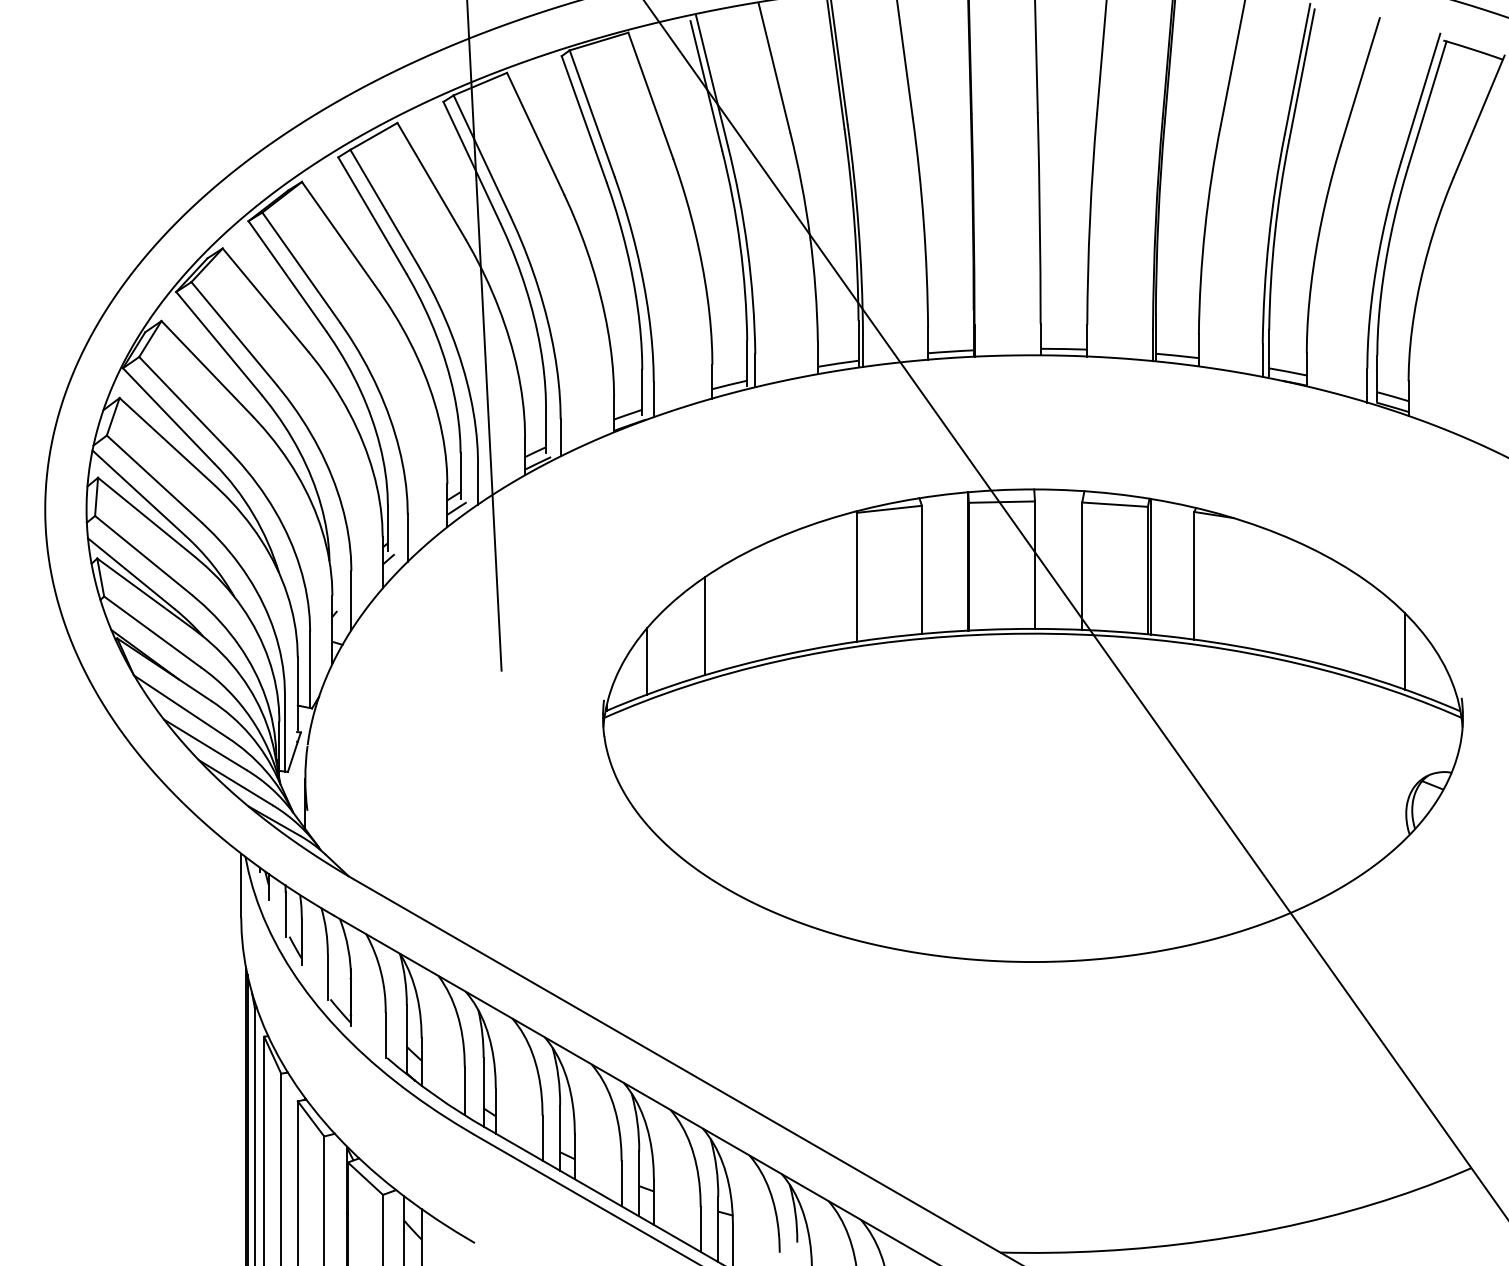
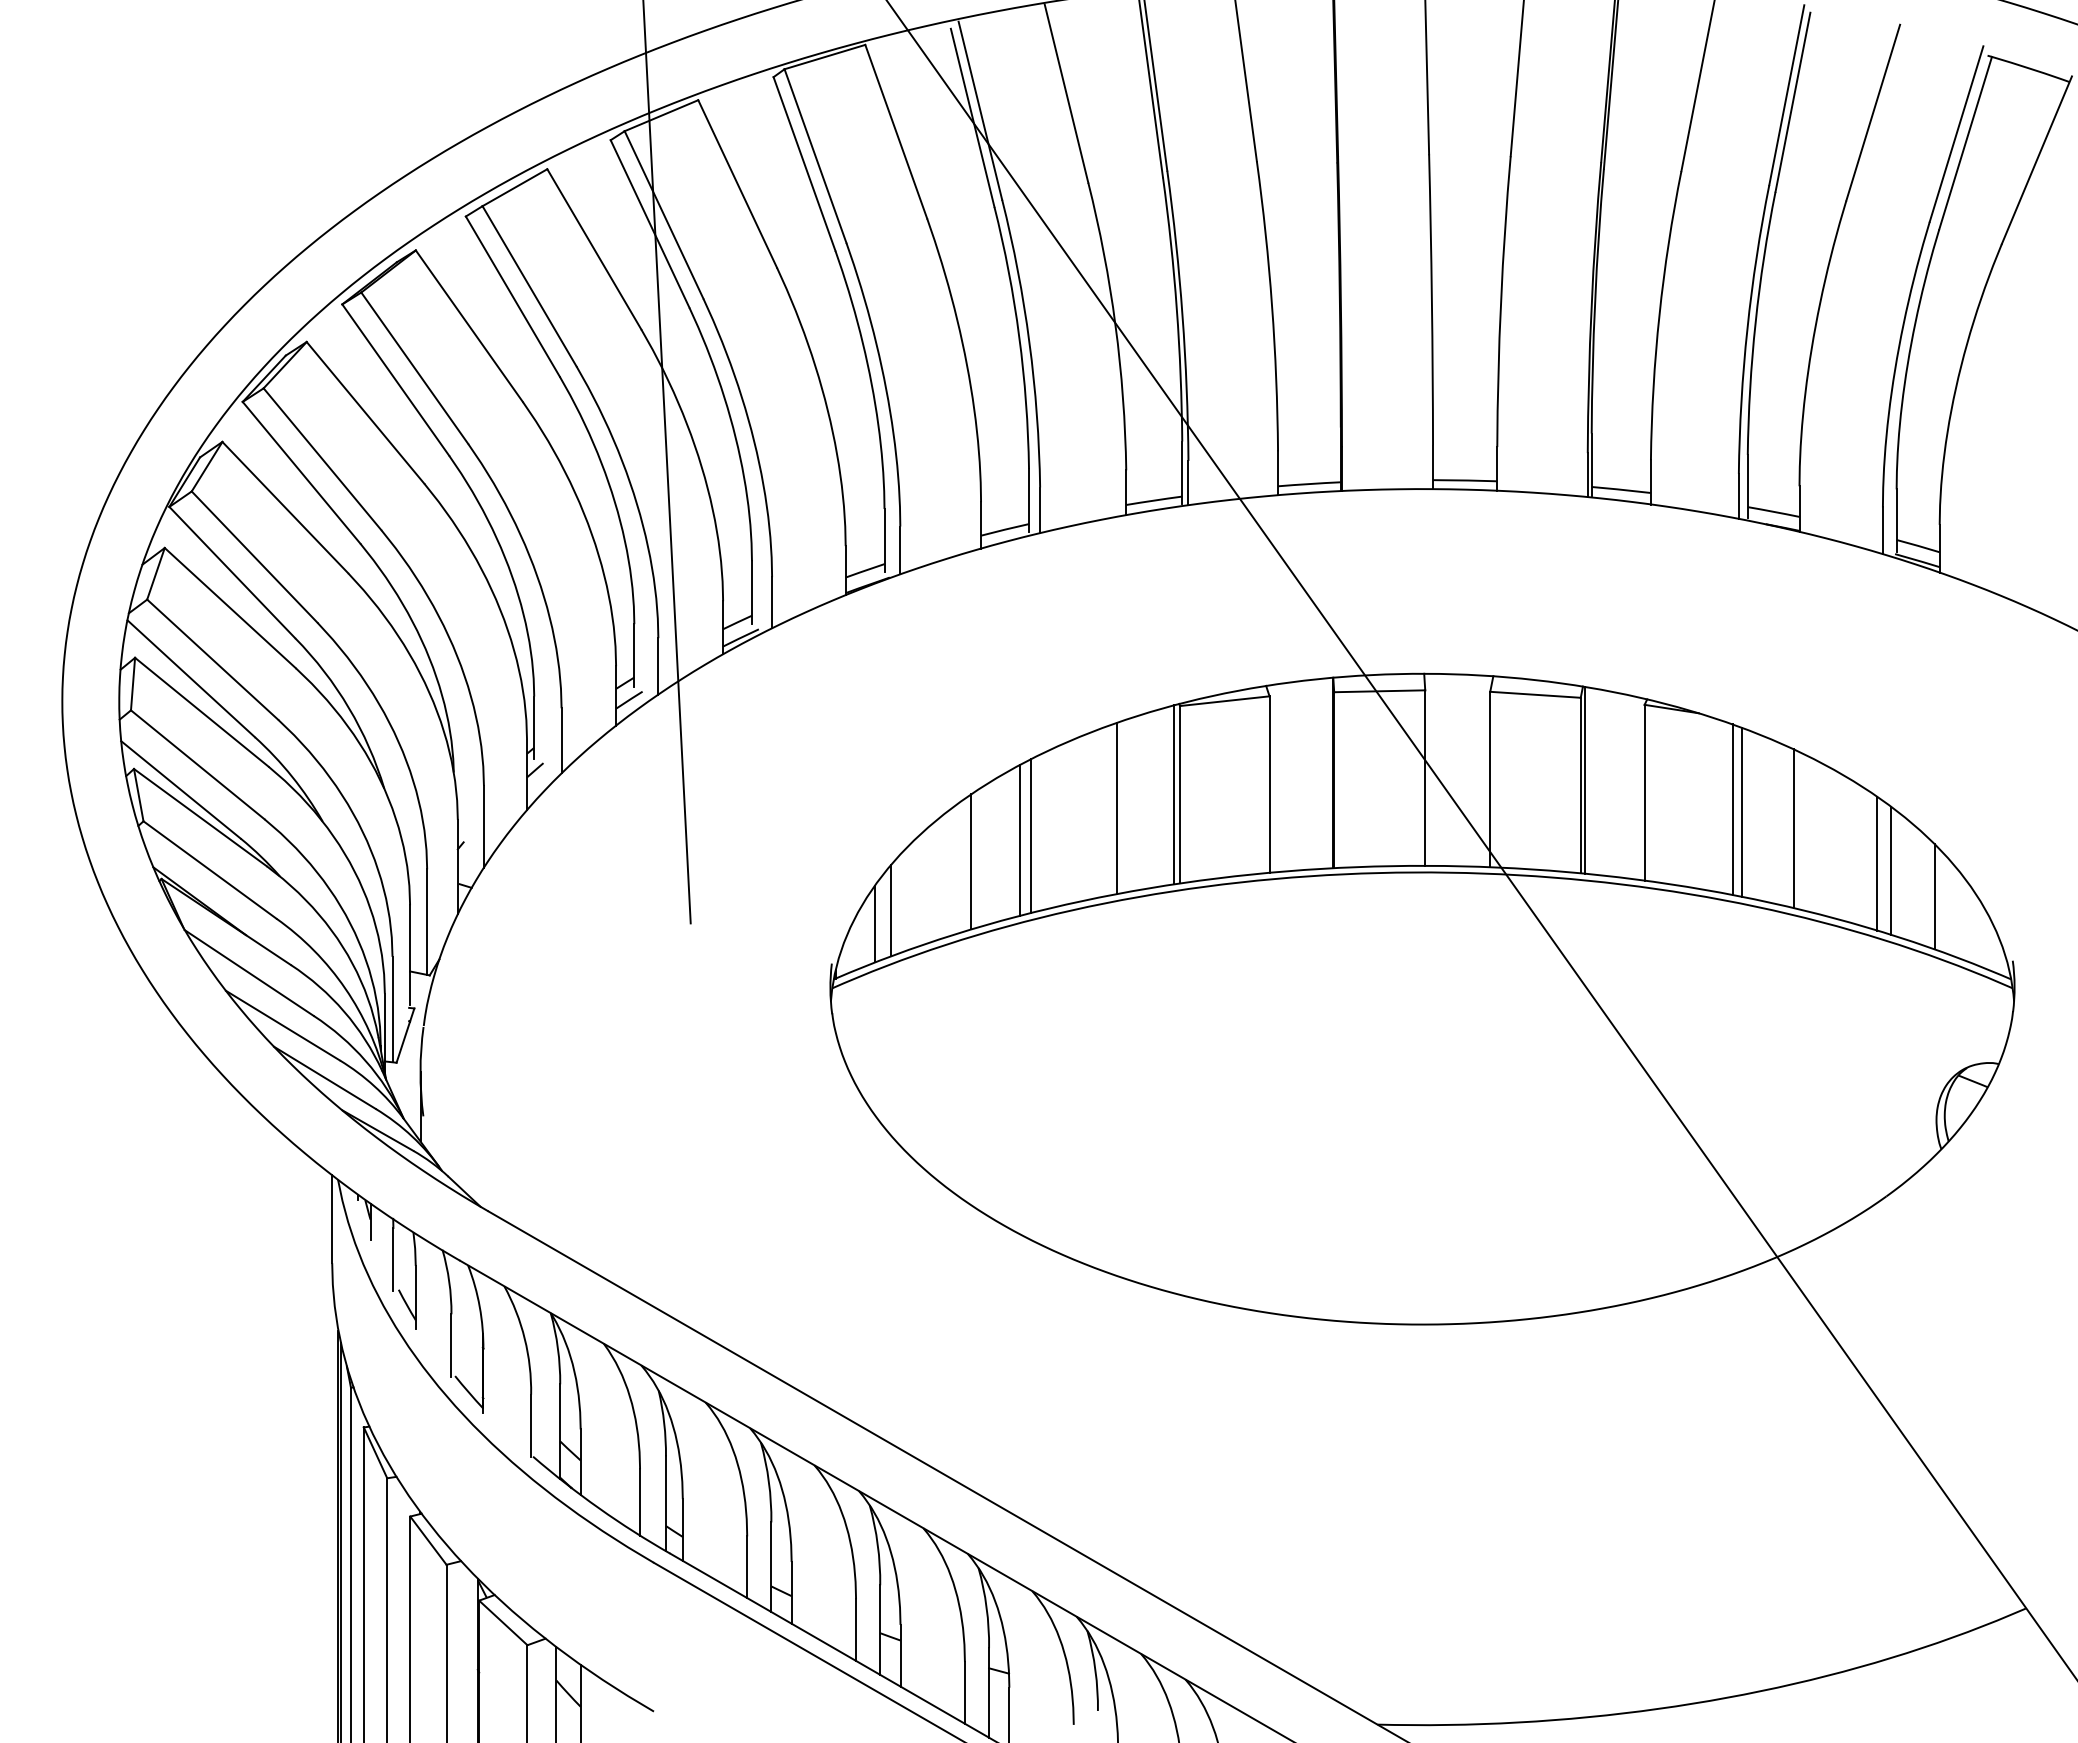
line: (852, 577) -> (1173, 794), added
line: (811, 587) -> (1117, 808), added
line: (1258, 587) -> (1732, 809), added
line: (1264, 589) -> (1741, 811), added
line: (1302, 601) -> (1793, 828), added
line: (749, 606) -> (1031, 835), added
line: (740, 609) -> (1019, 839), added
line: (1363, 627) -> (1877, 863), added
line: (1373, 632) -> (1891, 870), added
line: (635, 670) -> (874, 923), added

